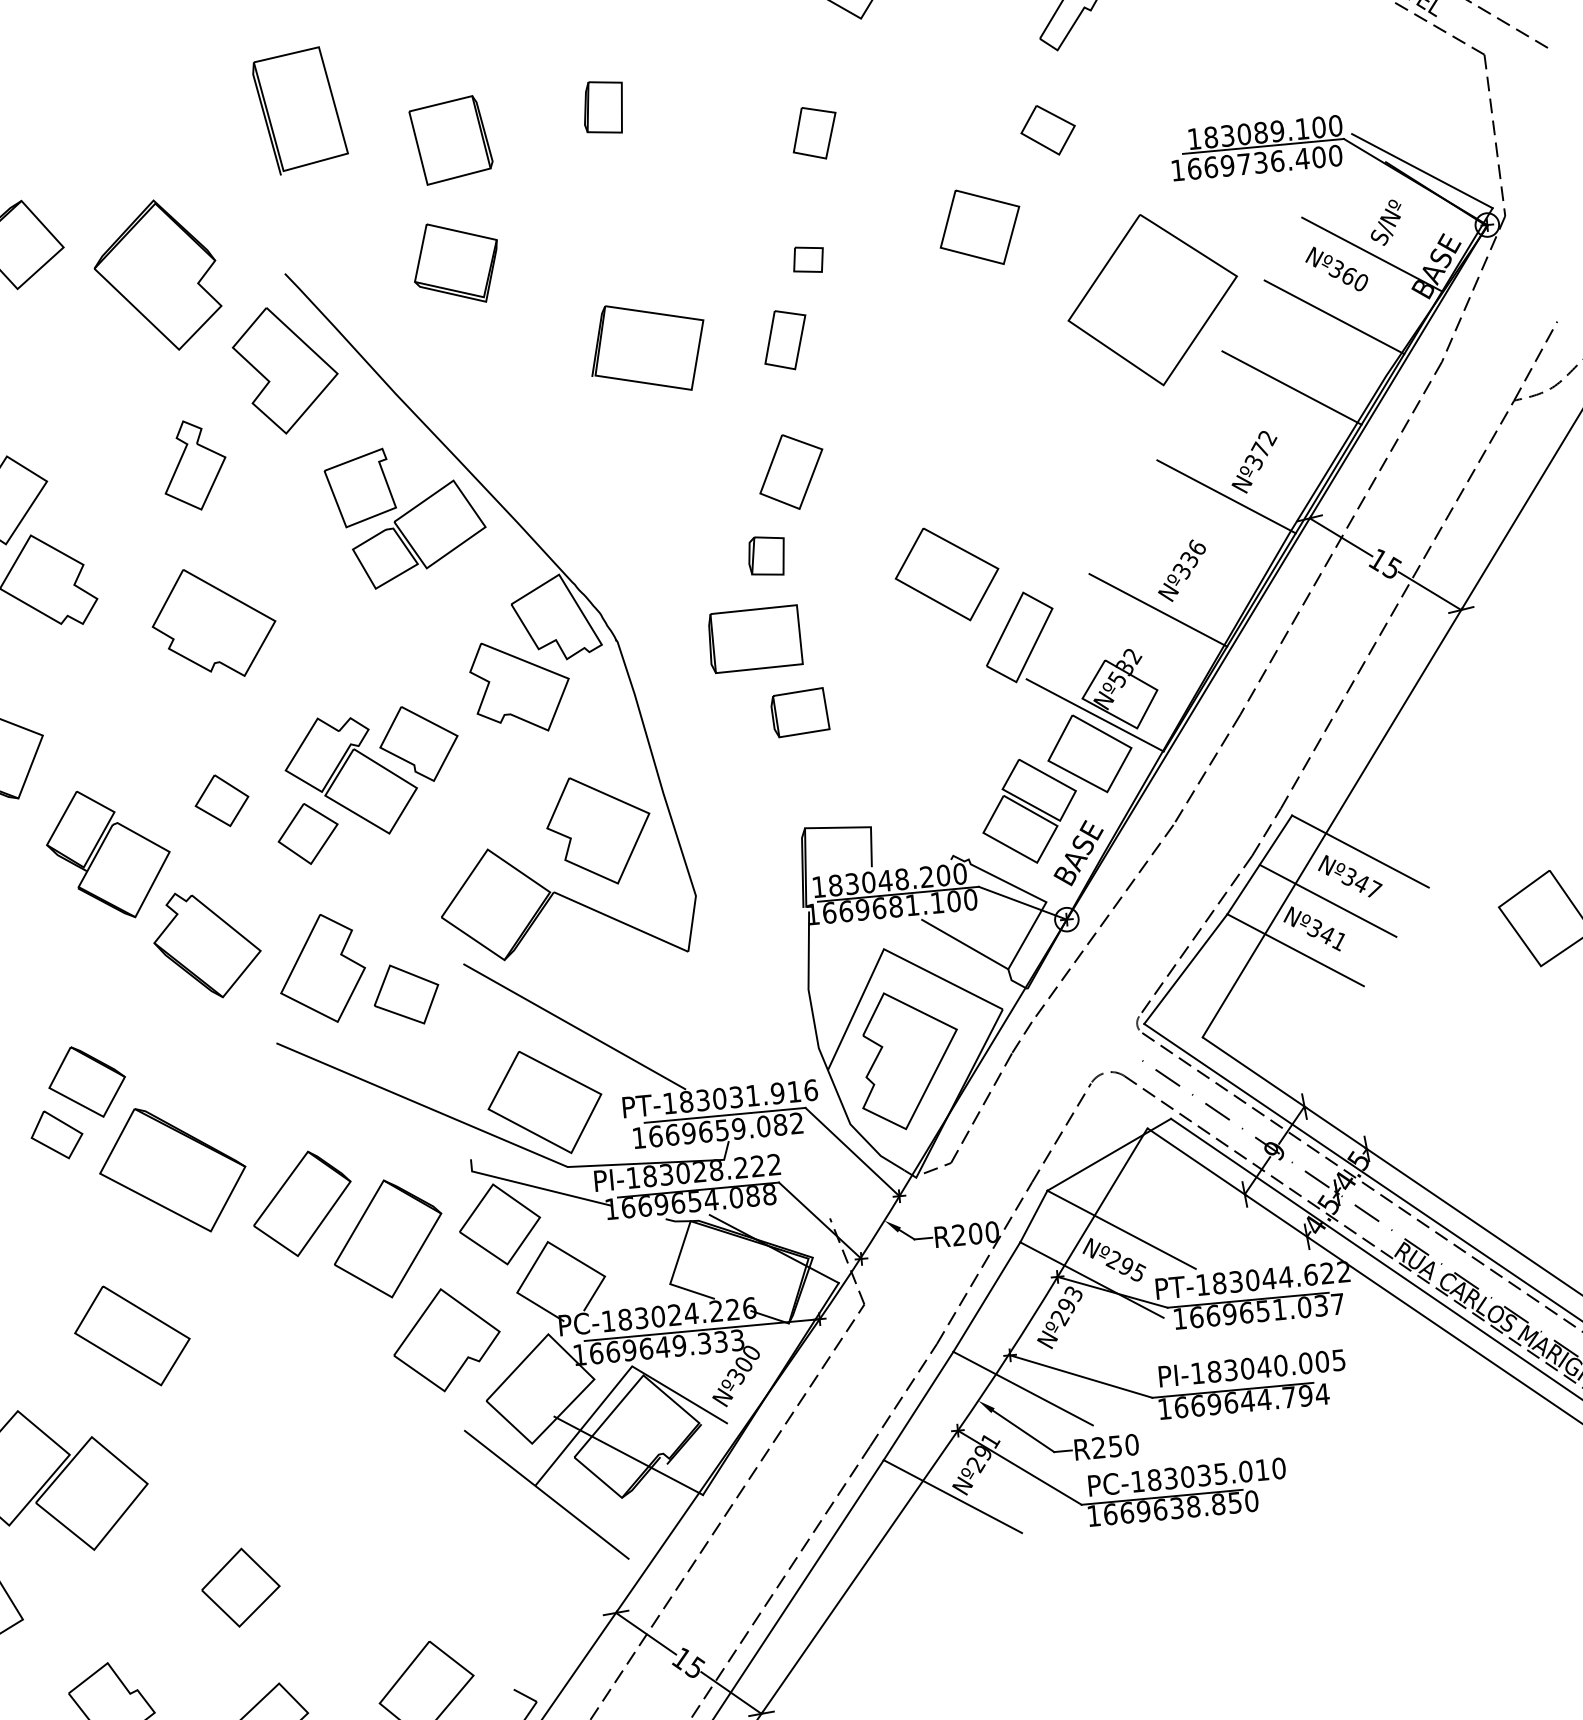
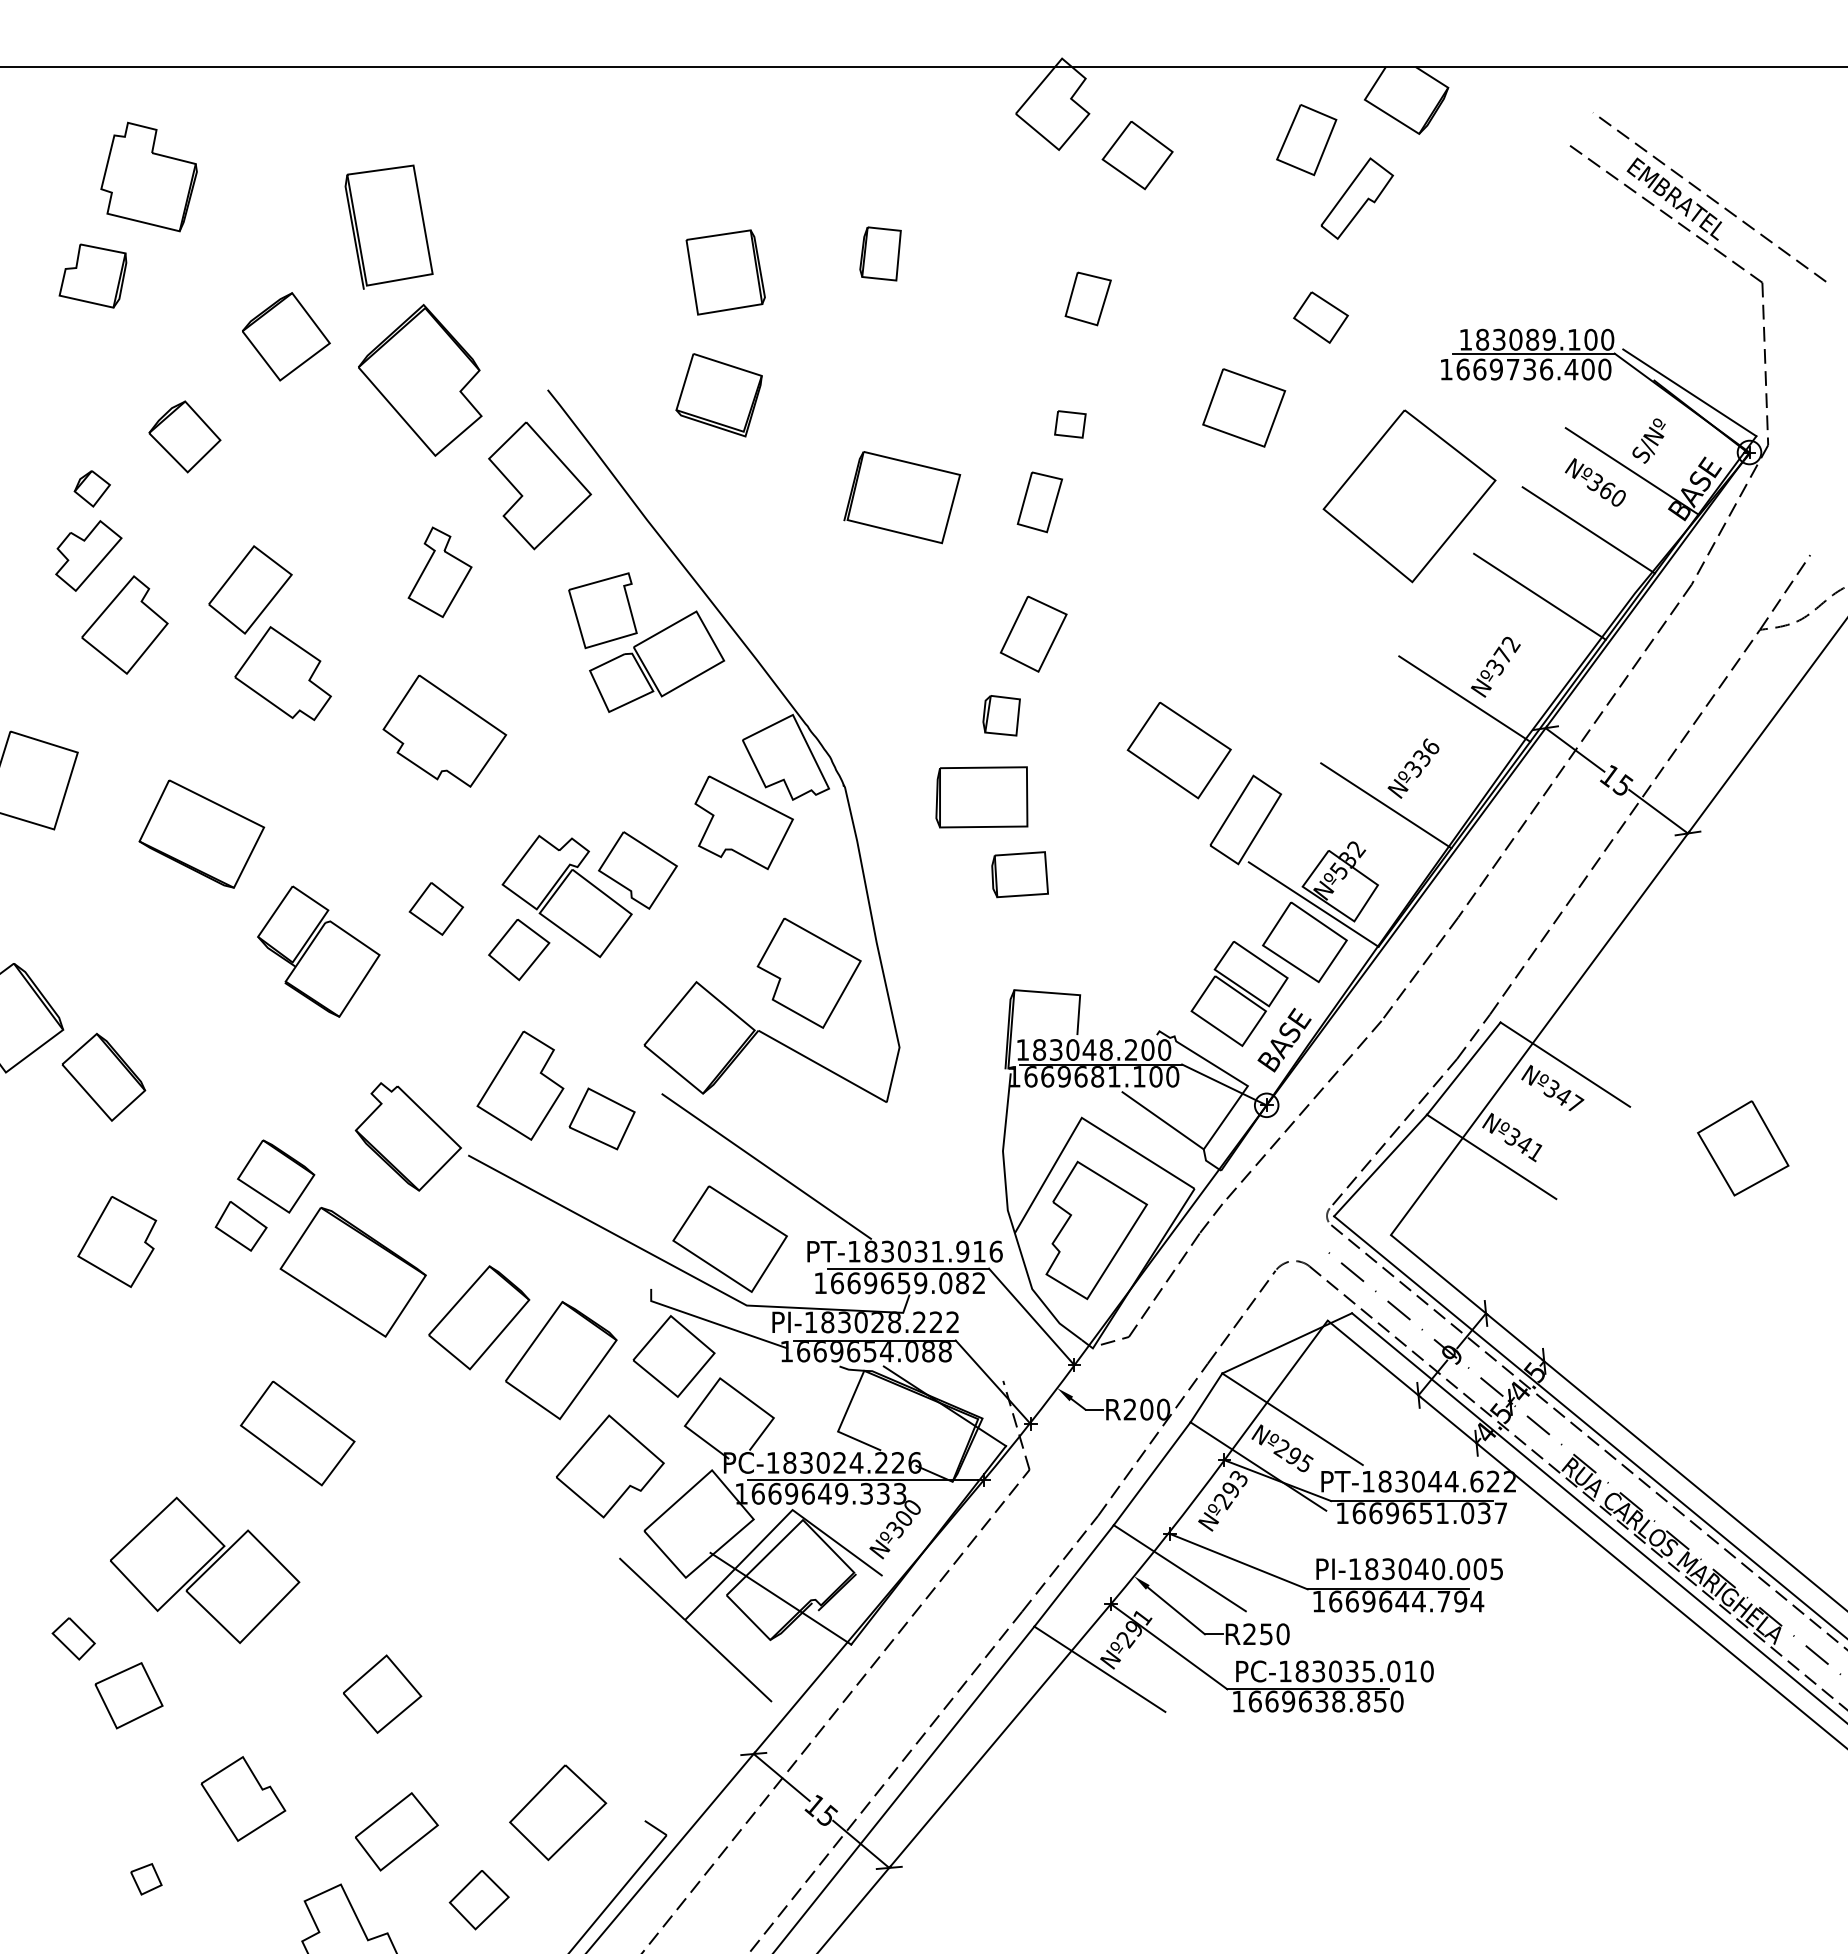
part: (299, 110) -> (388, 226), moved
line: (1328, 900) -> (1528, 1110), removed
part: (206, 944) -> (407, 1136), moved

